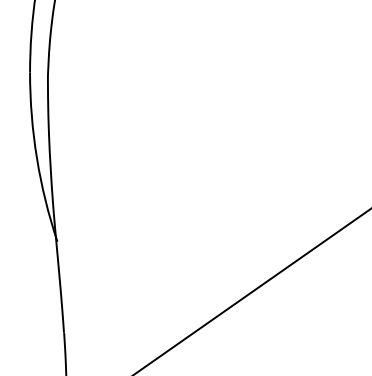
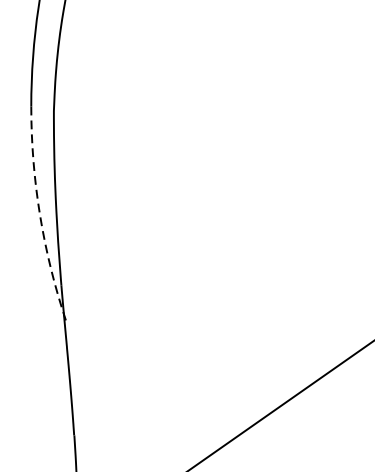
arc: (36, 158) -> (39, 215), solid -> dashed

